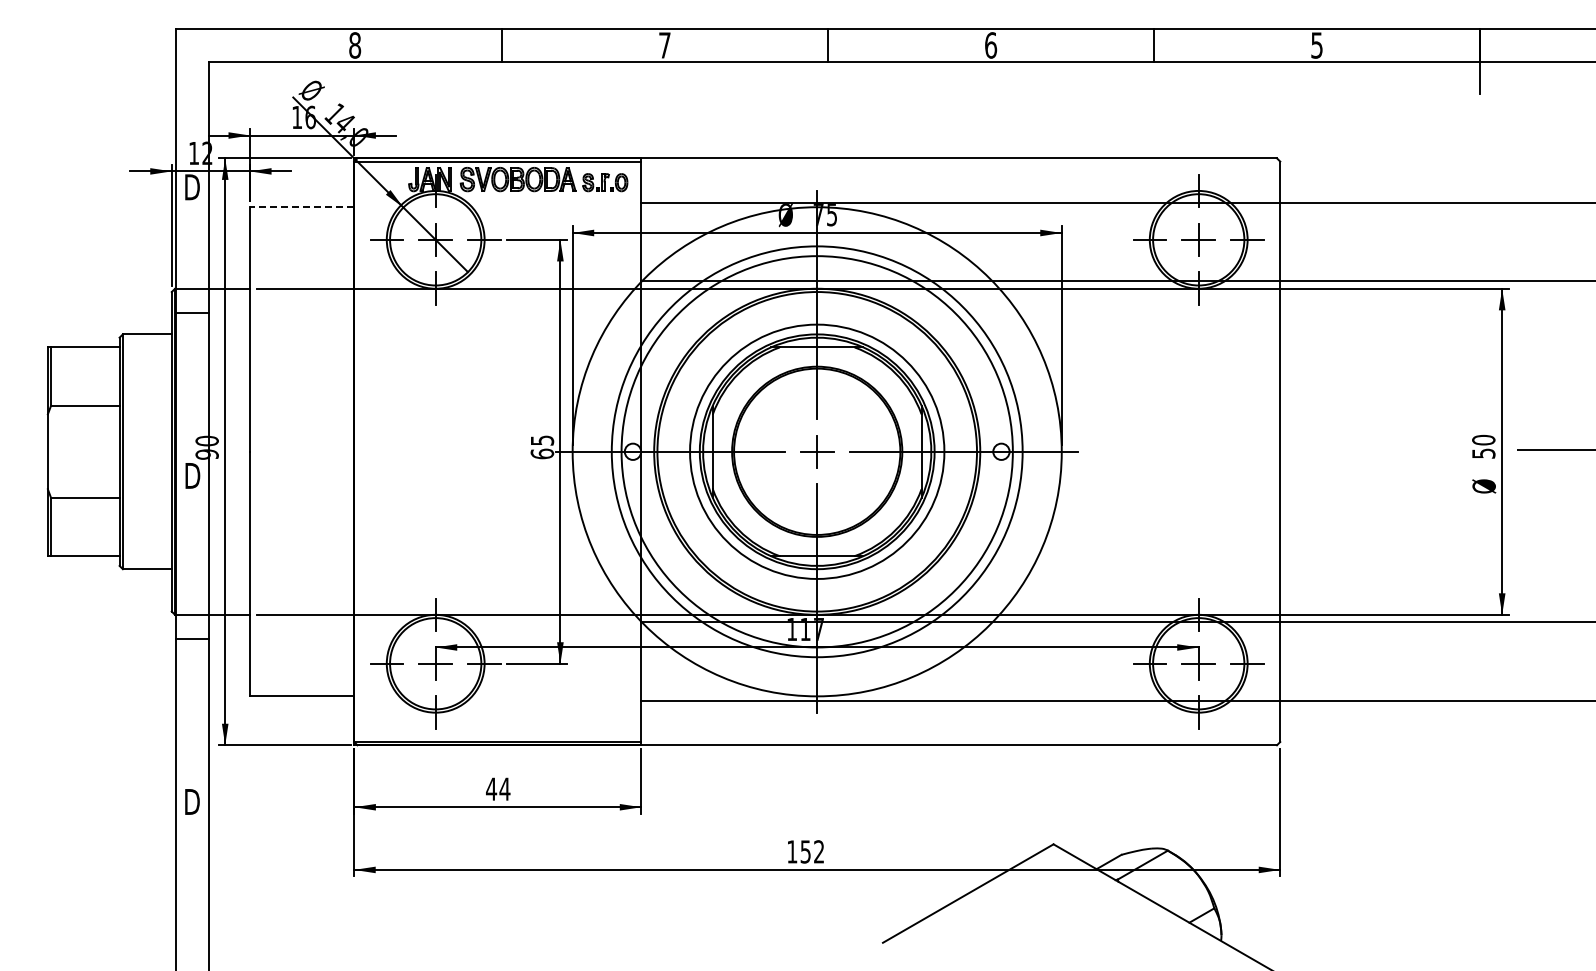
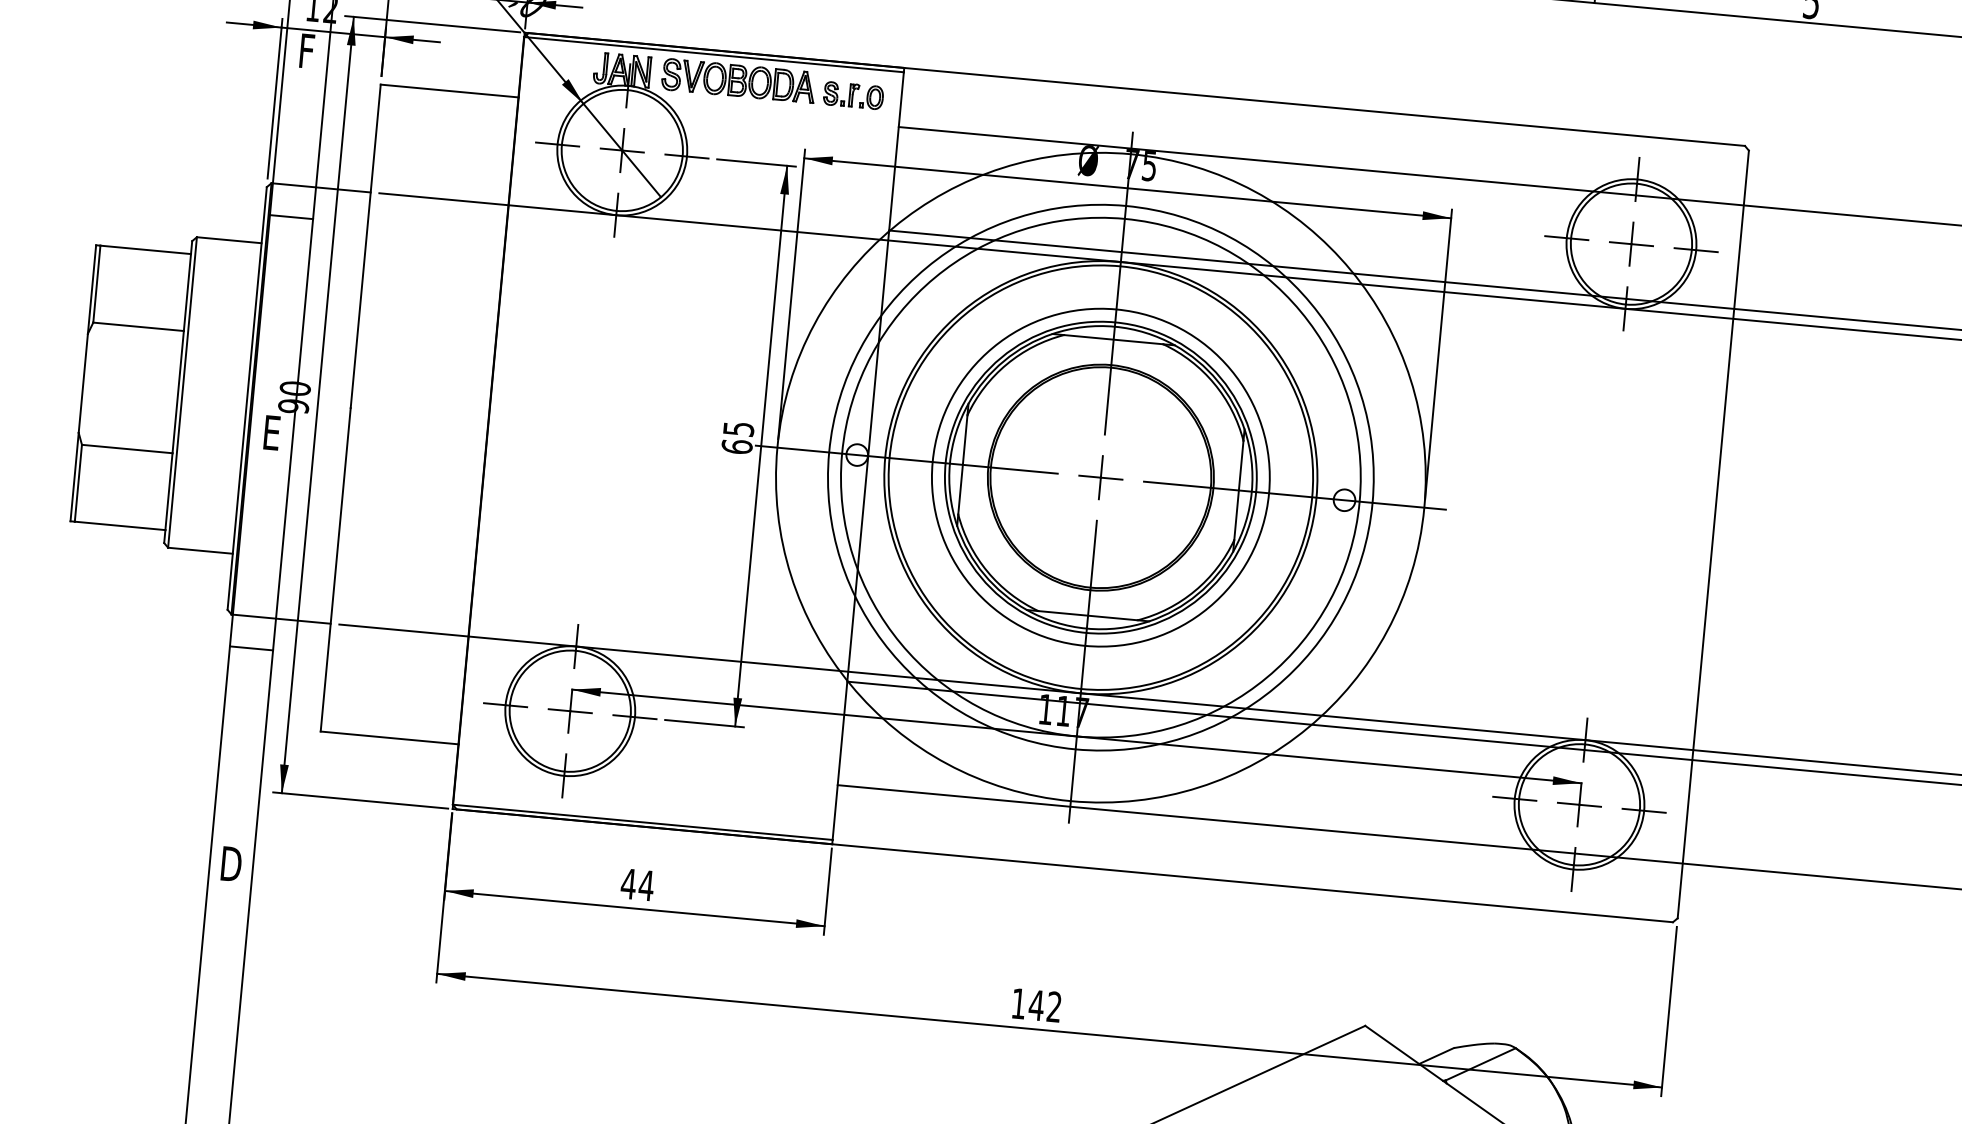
text: (192, 187) -> (307, 51), D -> F
line: (301, 207) -> (448, 91), dashed -> solid
text: (192, 475) -> (271, 432), D -> E
text: (805, 851) -> (1036, 1004), 152 -> 142

